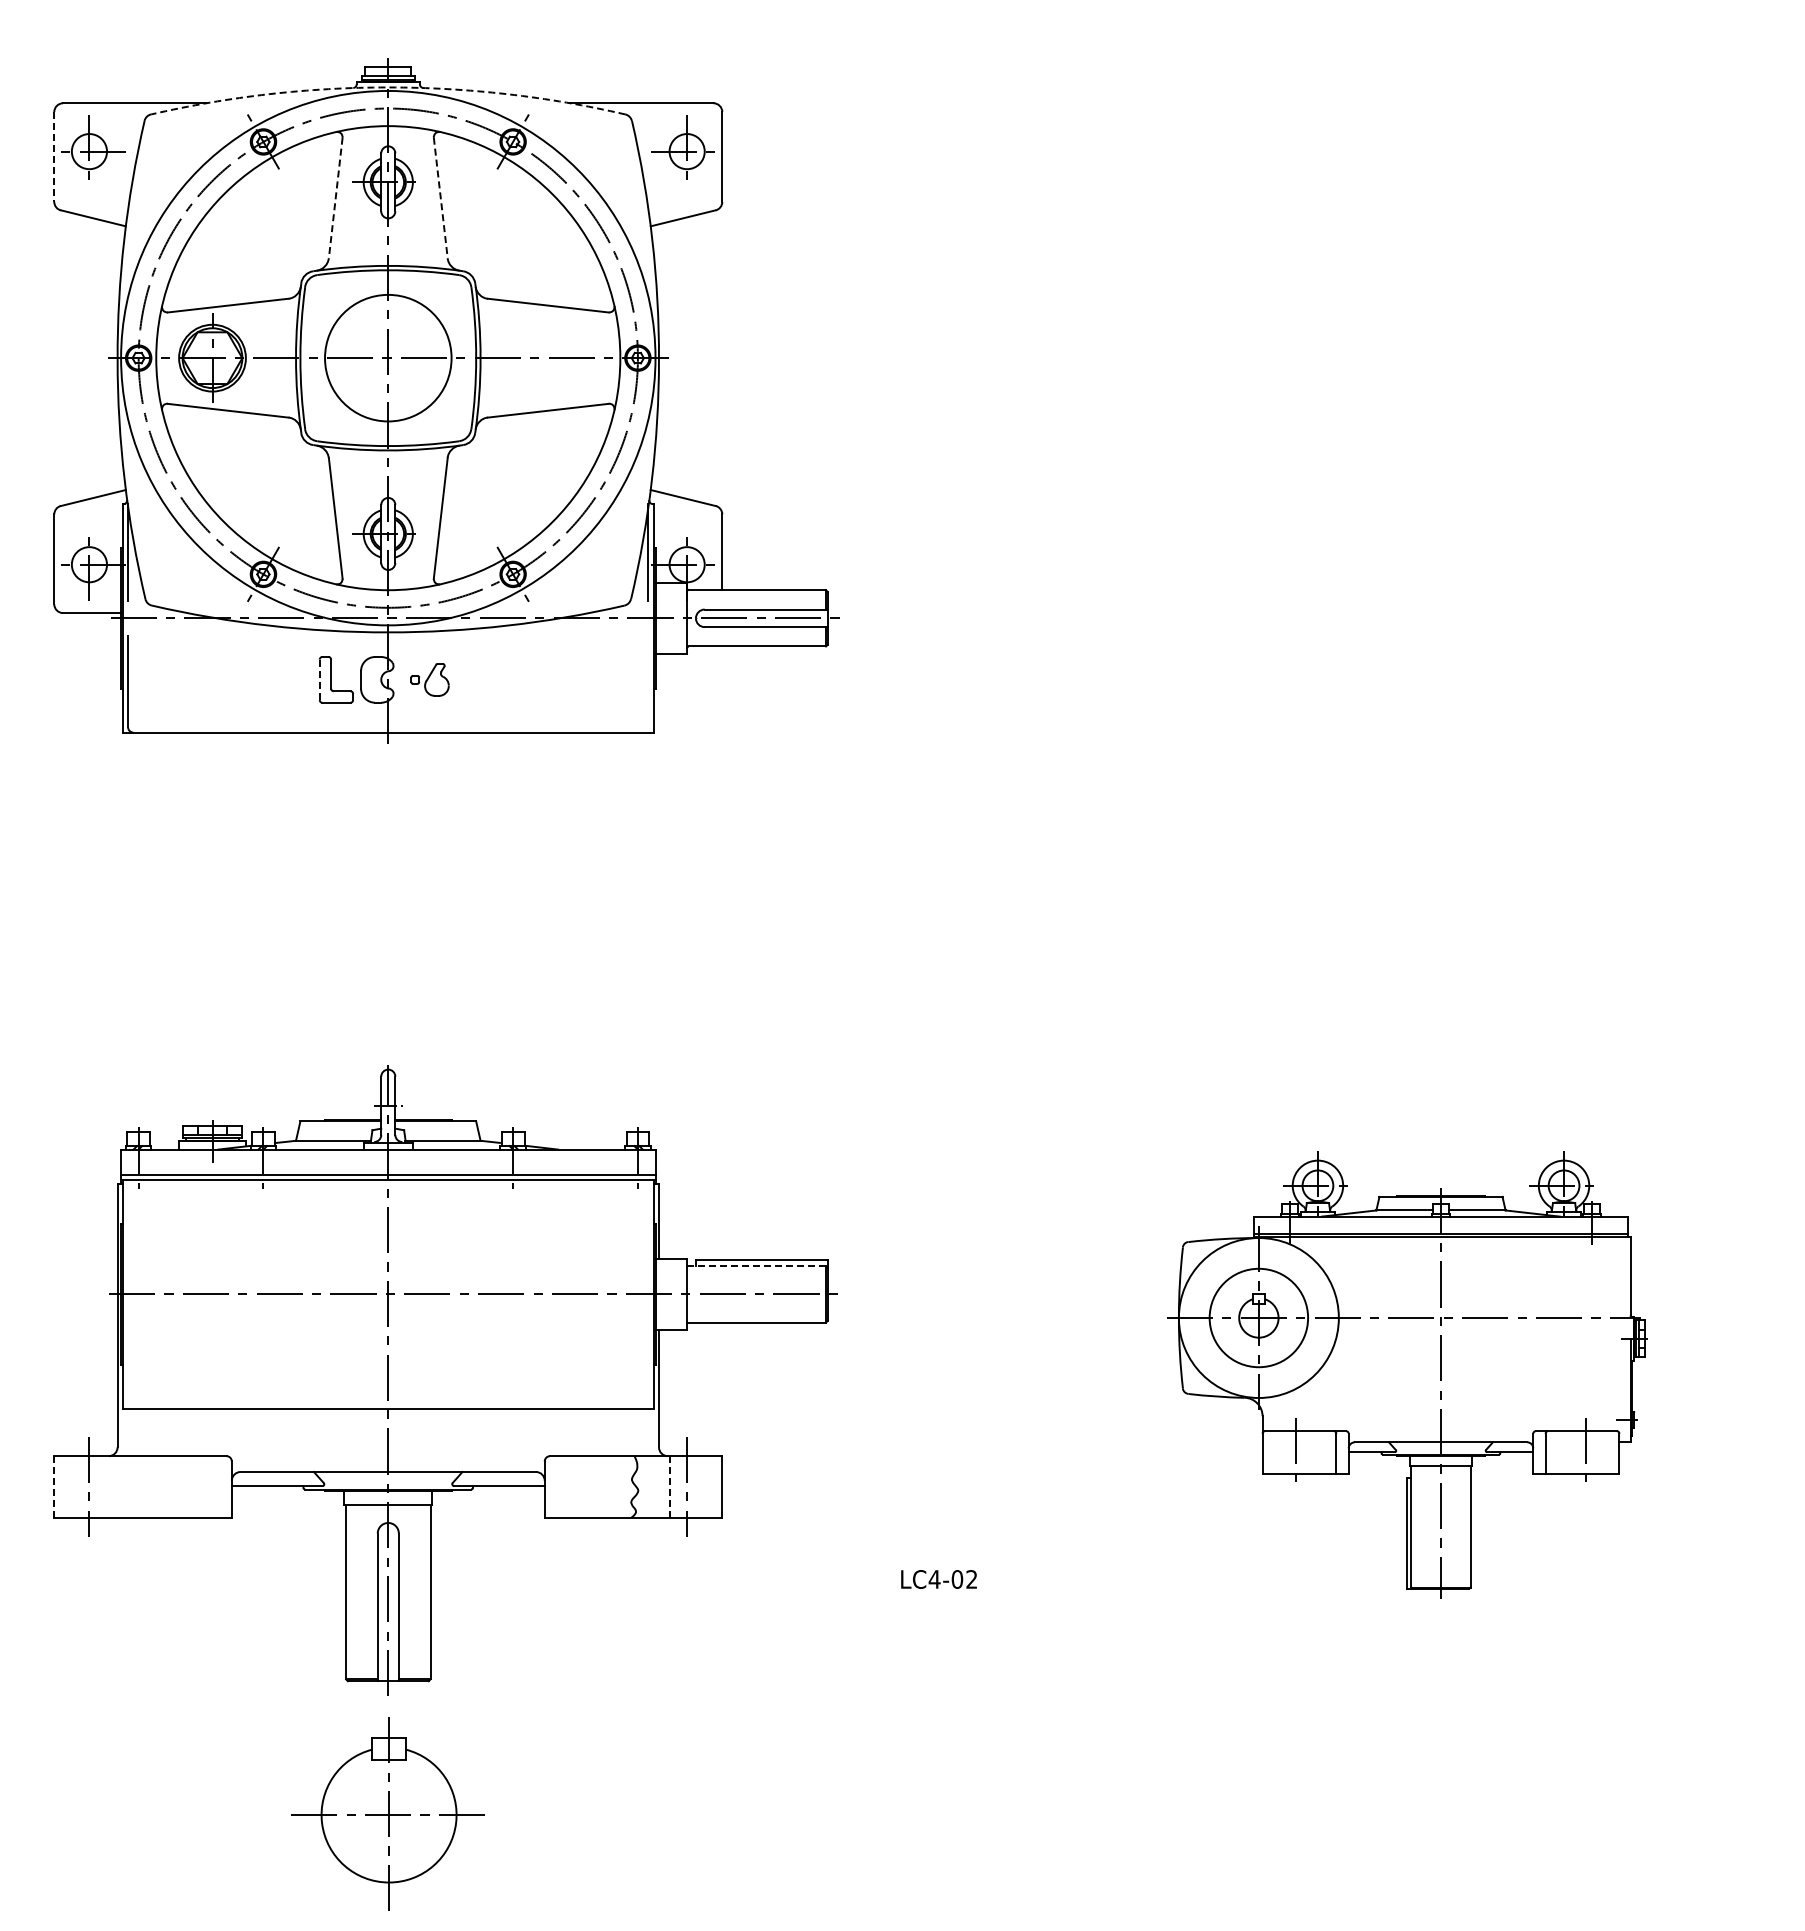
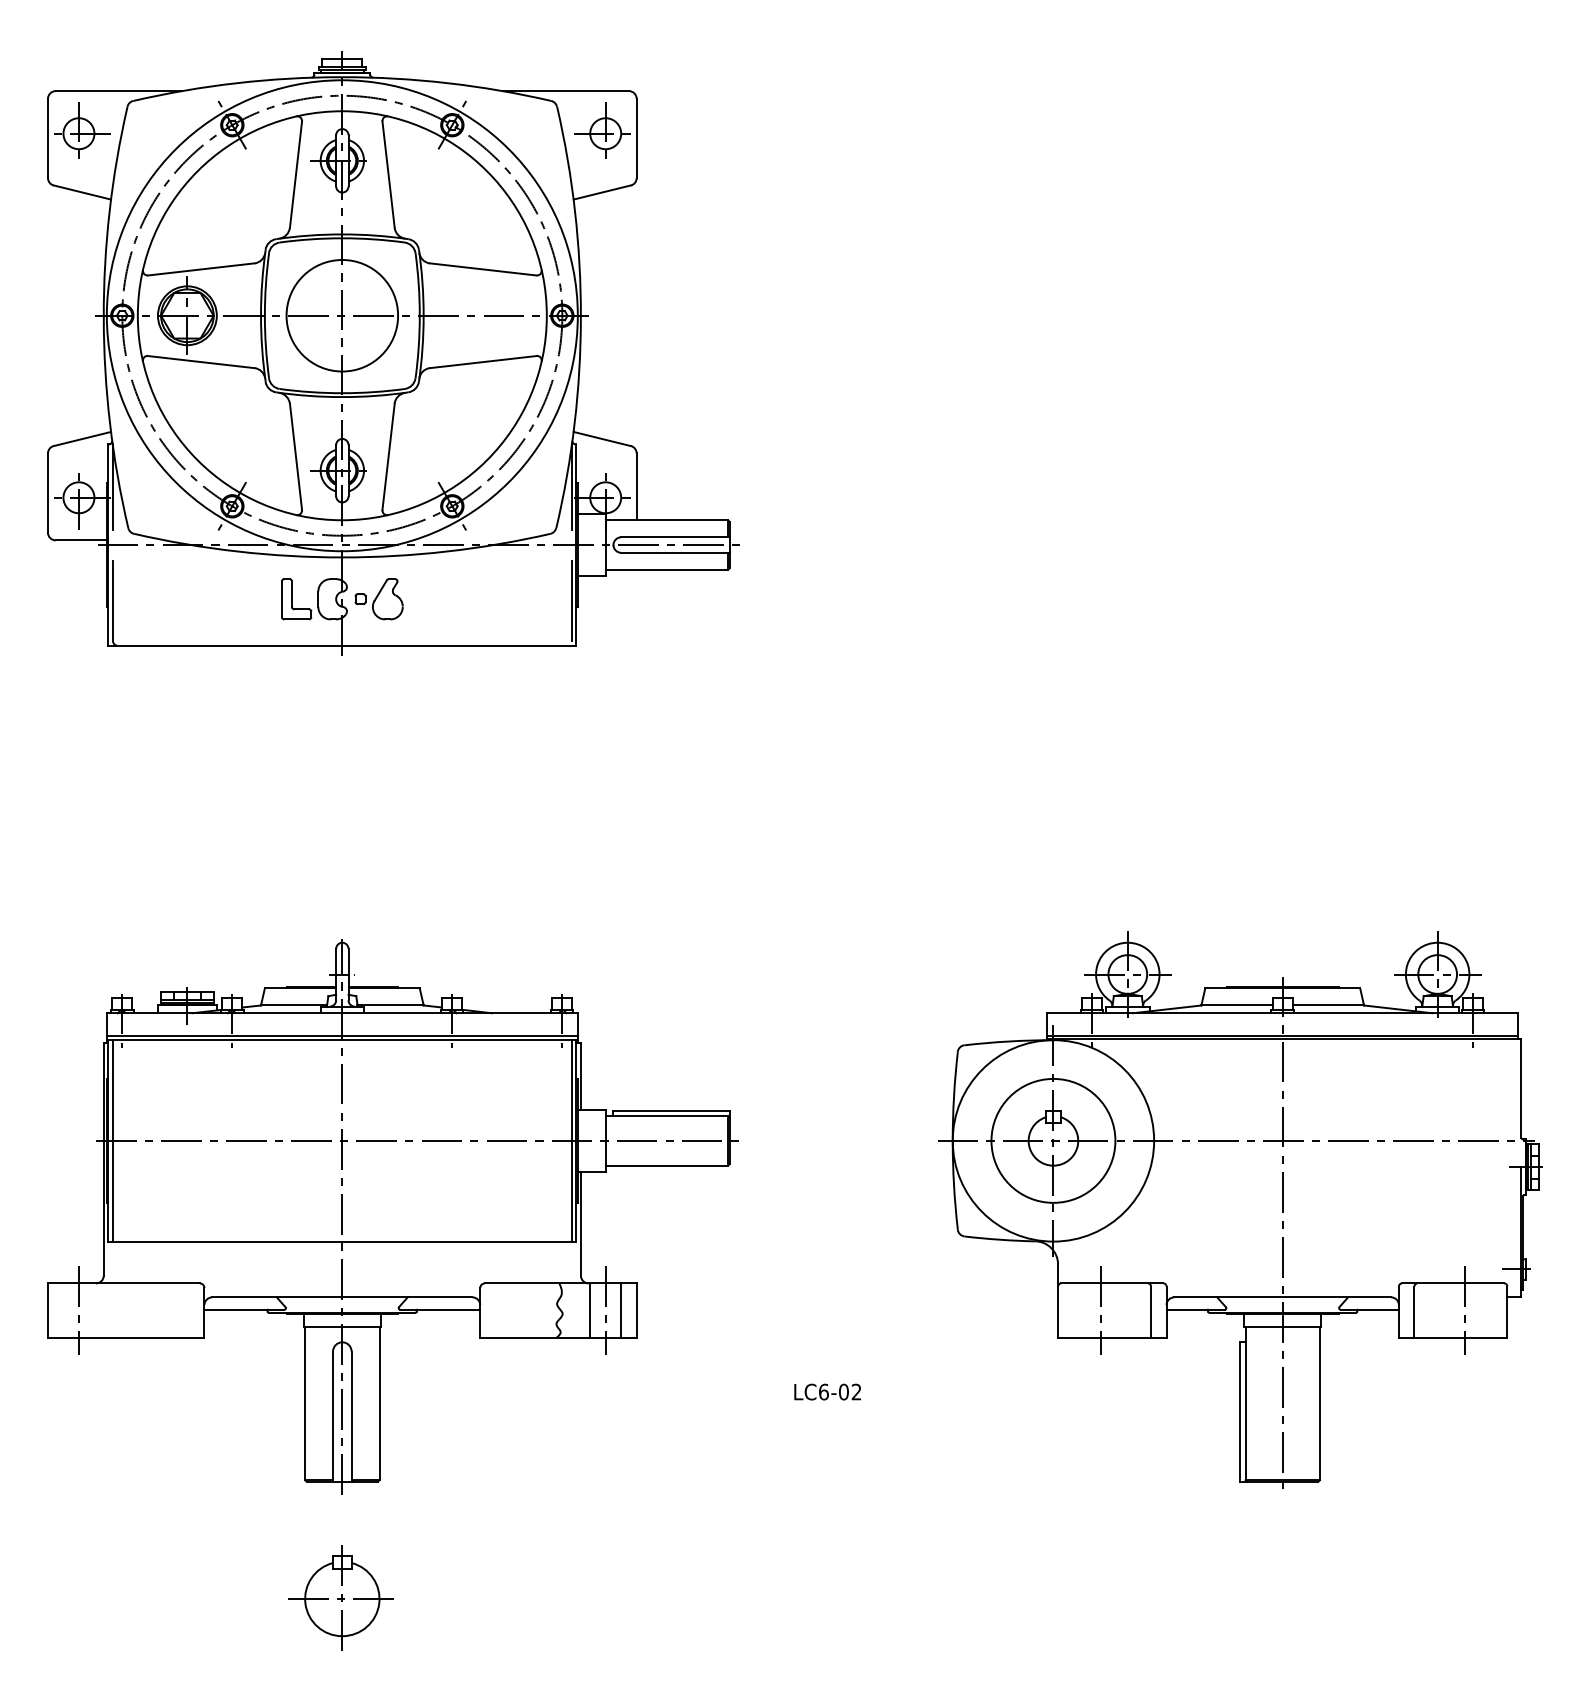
arc: (388, 87) -> (342, 77), dashed -> solid
line: (54, 156) -> (48, 138), dashed -> solid
line: (335, 198) -> (295, 175), dashed -> solid
line: (440, 198) -> (388, 175), dashed -> solid
part: (429, 679) -> (378, 598), size x1.43
line: (319, 680) -> (281, 599), dashed -> solid
line: (648, 681) -> (571, 600), added
line: (757, 1266) -> (667, 1116), dashed -> solid
line: (128, 1294) -> (113, 1140), added
line: (648, 1294) -> (571, 1140), added
part: (1407, 1372) -> (1240, 1209), size x1.43
line: (54, 1486) -> (48, 1310), dashed -> solid
line: (669, 1486) -> (590, 1310), dashed -> solid
line: (704, 1486) -> (621, 1310), added
text: (934, 1579) -> (823, 1392), LC4-02 -> LC6-02
part: (386, 1812) -> (340, 1597), size x0.62

